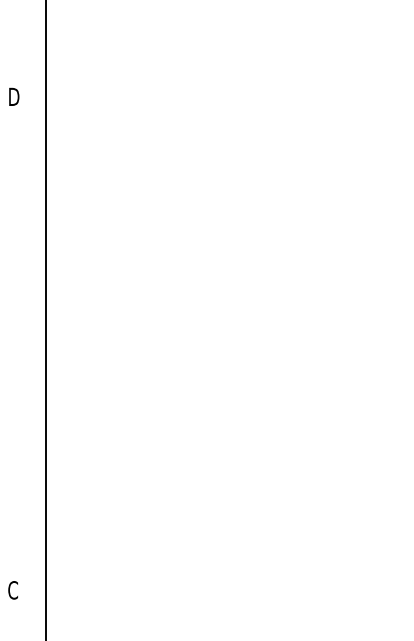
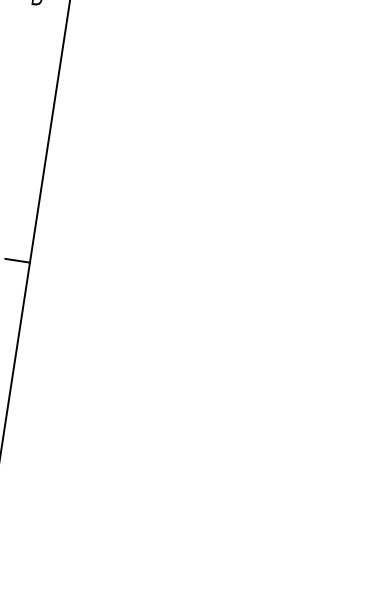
line: (33, 354) -> (17, 260), added

